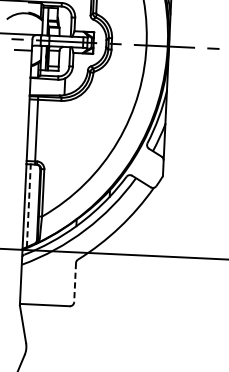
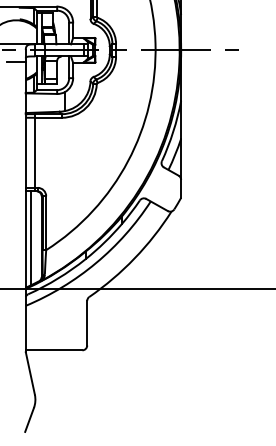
line: (28, 204) -> (30, 237), dashed -> solid
line: (75, 282) -> (87, 323), dashed -> solid

